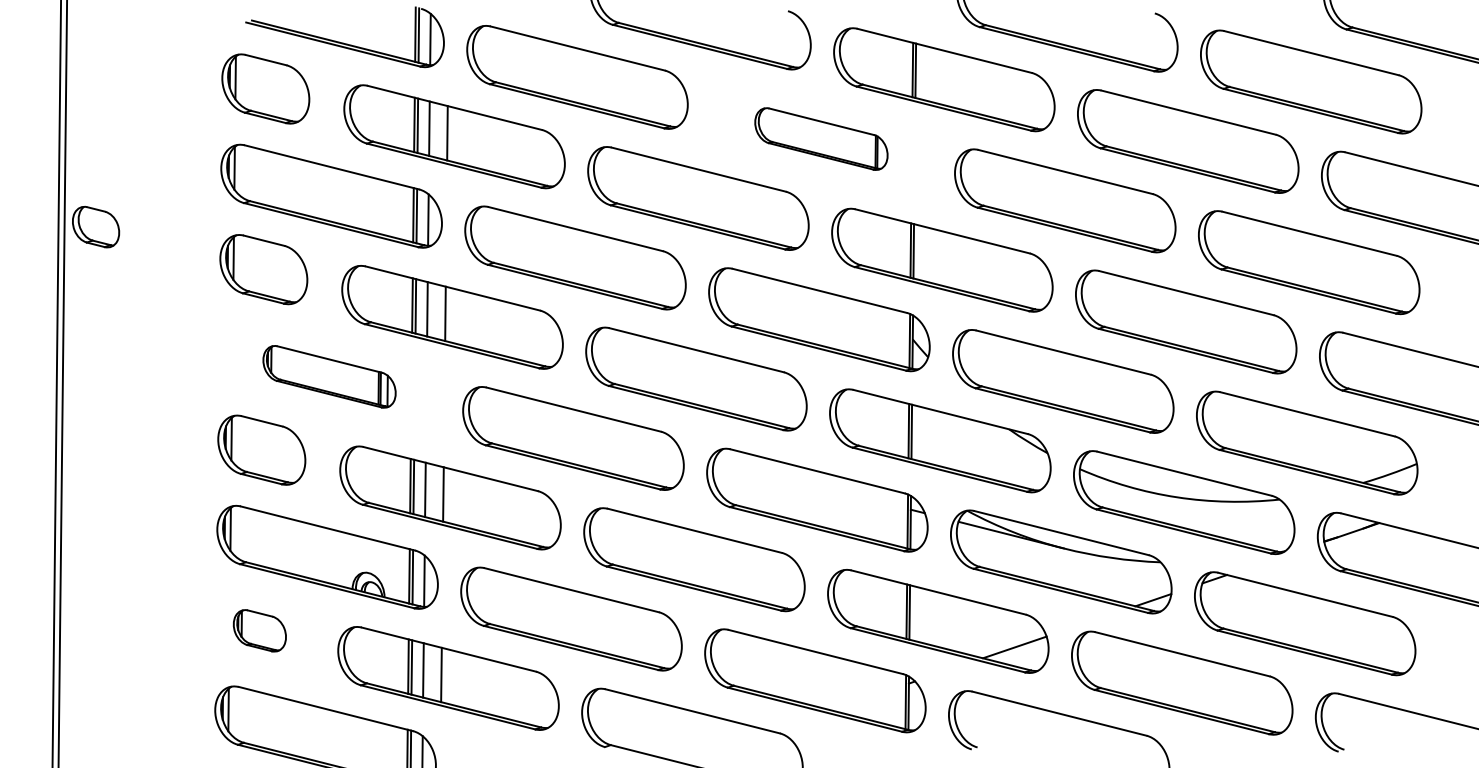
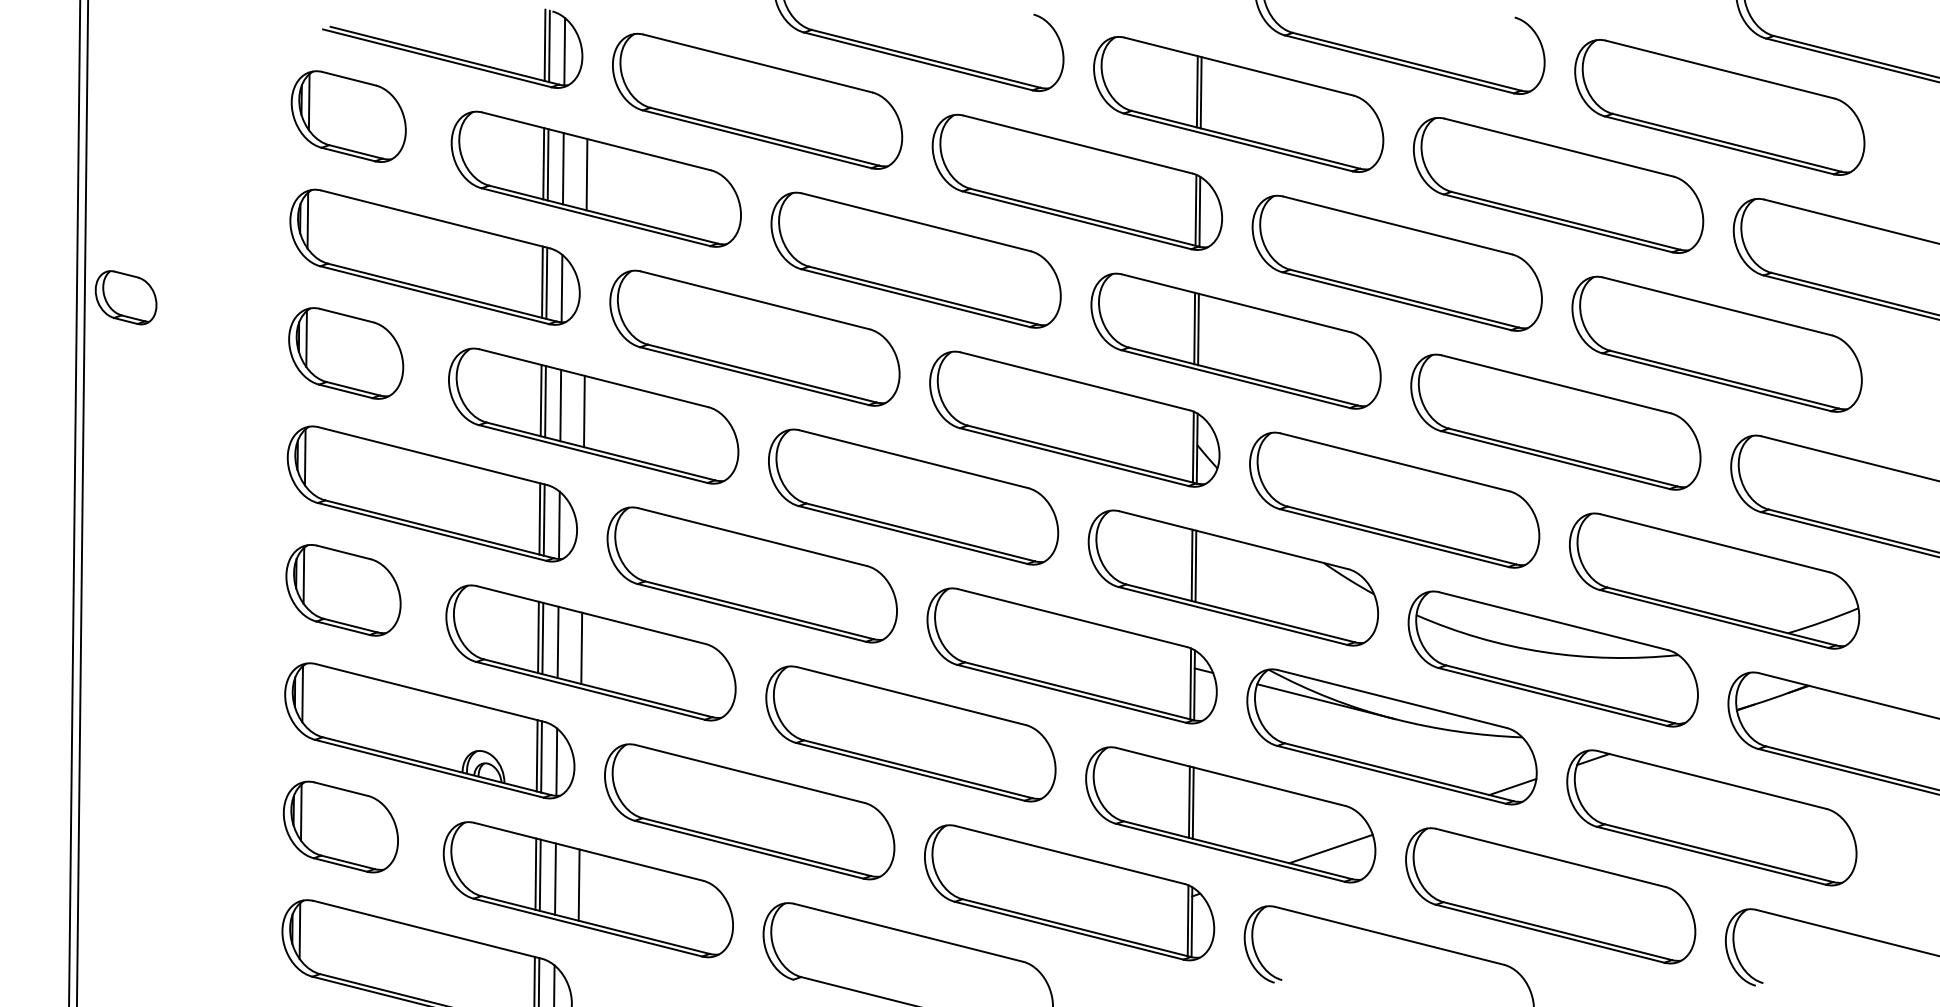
part: (821, 138) -> (1077, 181), size x1.67
part: (329, 376) -> (432, 493), size x1.67
part: (259, 630) -> (340, 826), size x1.67

